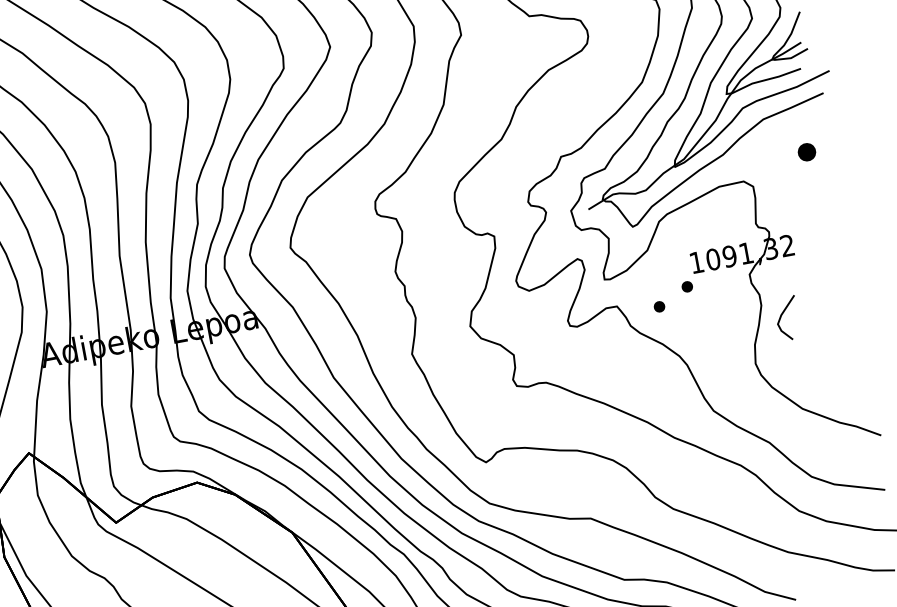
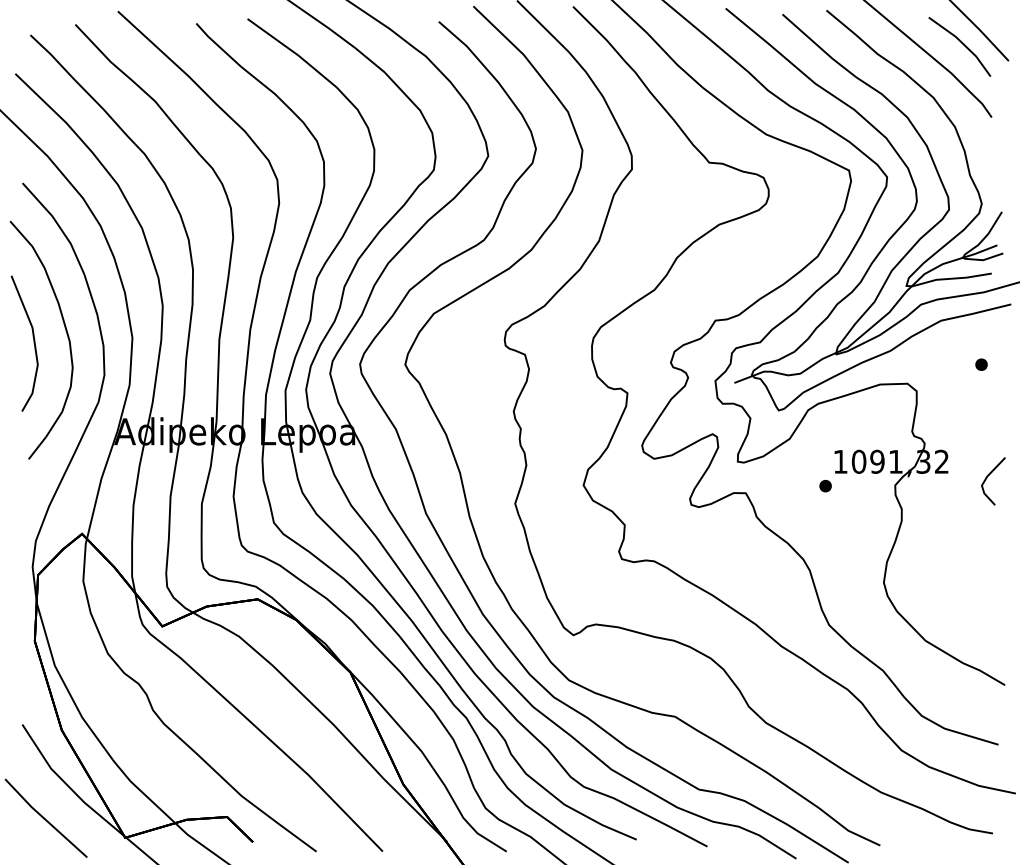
part: (806, 151) -> (981, 364), size x0.62
part: (659, 307) -> (791, 502), removed
line: (781, 316) -> (987, 478), moved

